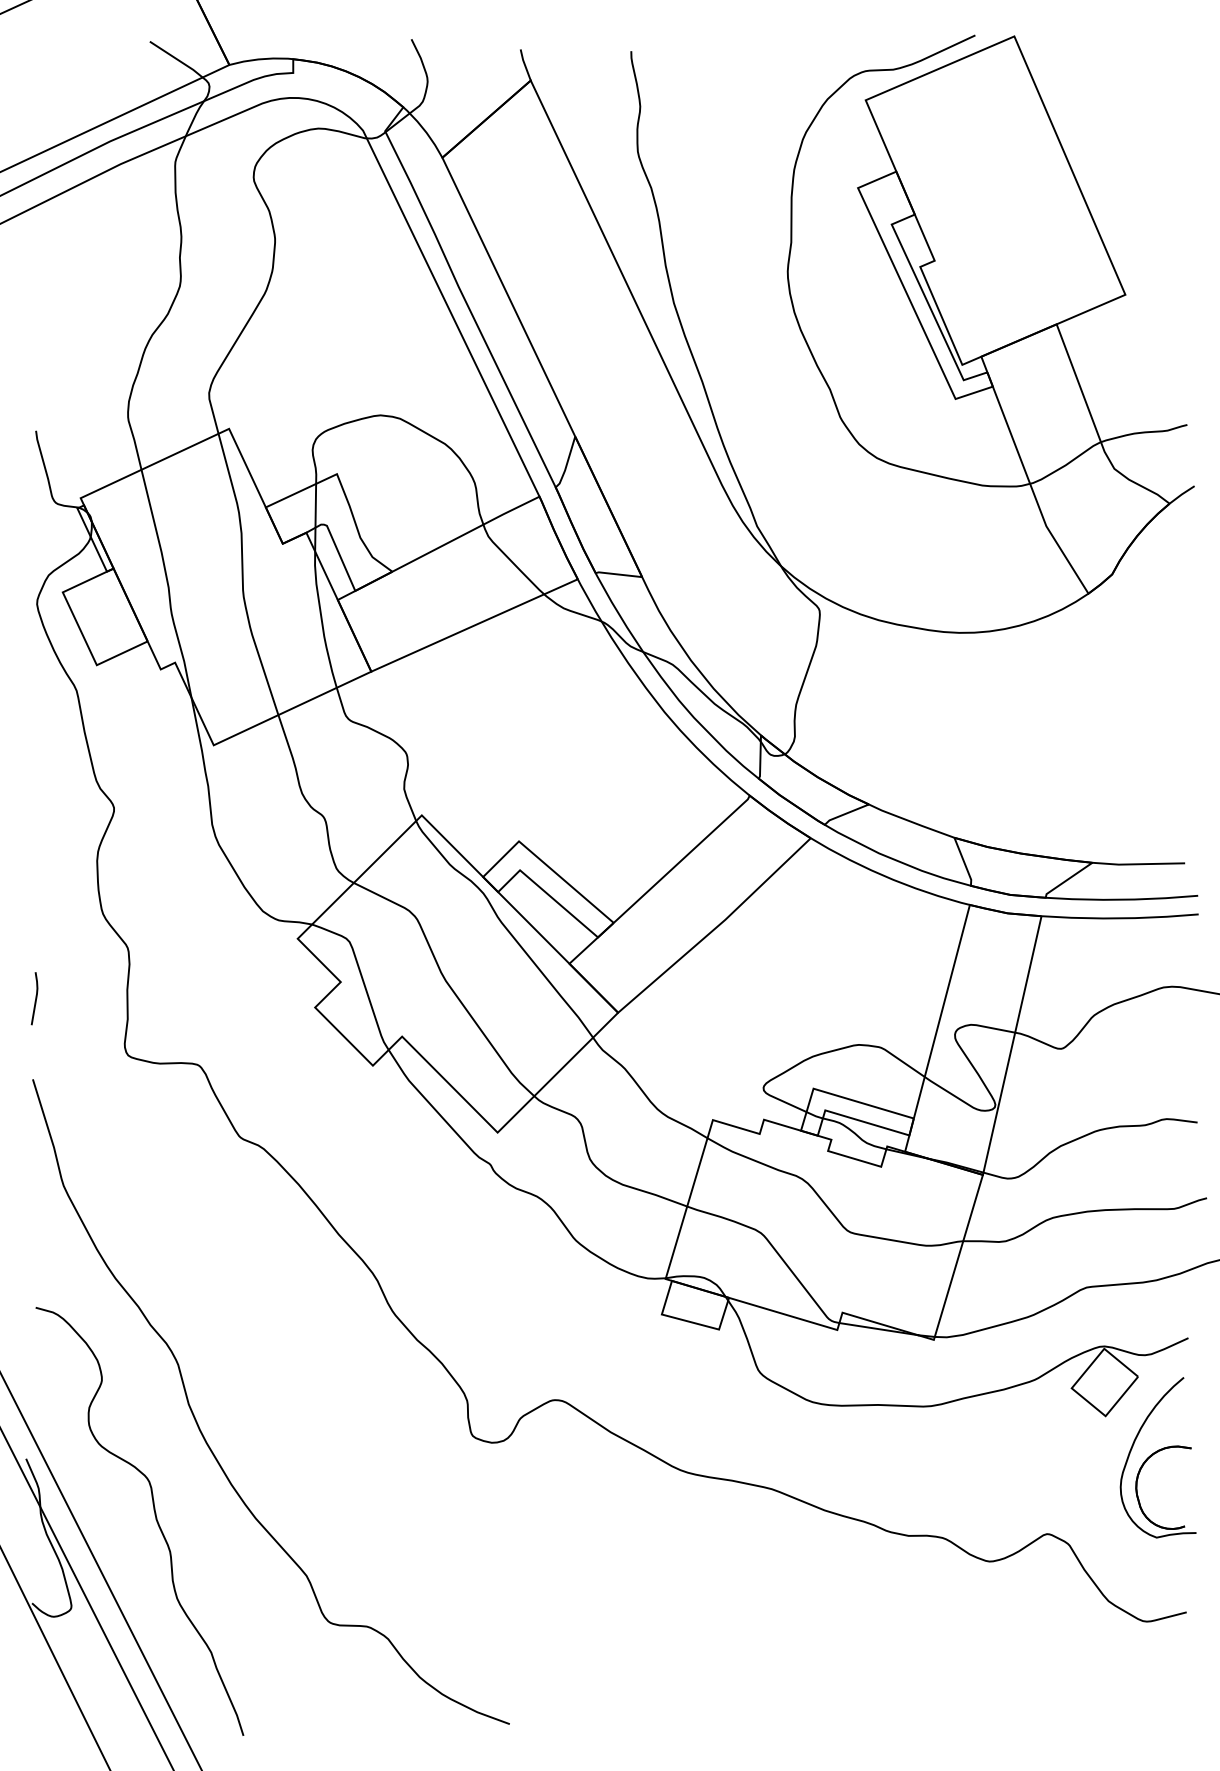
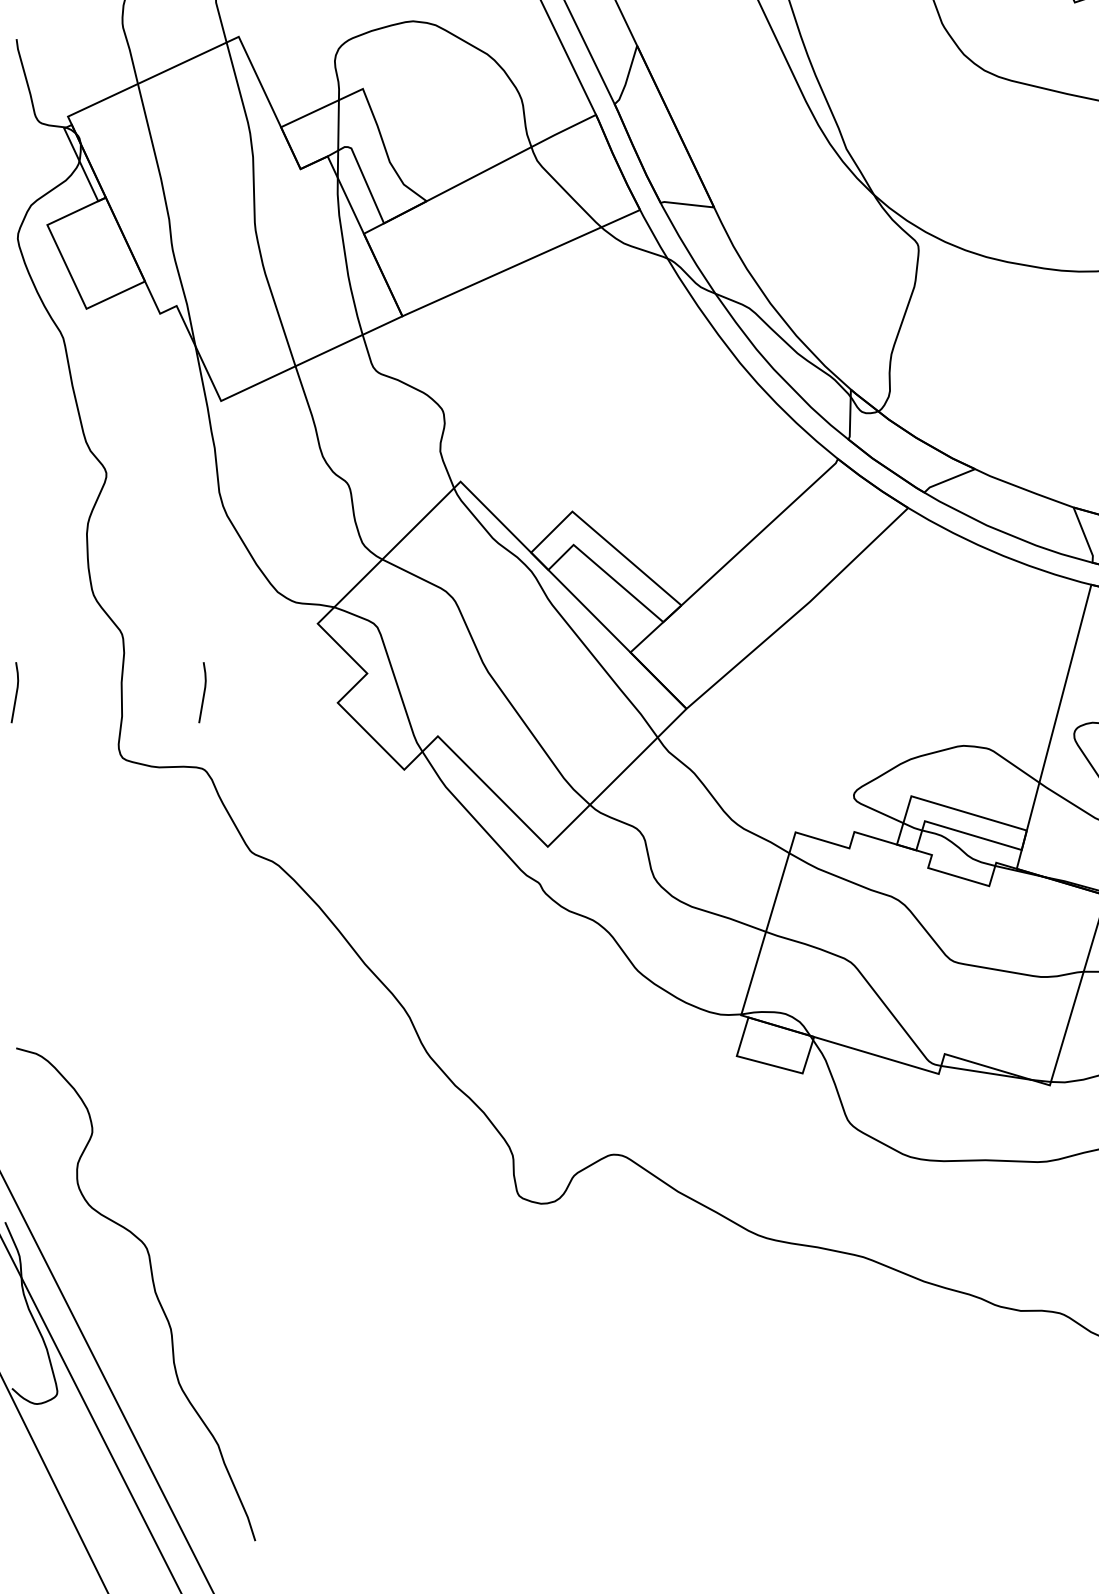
line: (198, 998) -> (203, 692), added
curve: (203, 1434) -> (209, 1194), removed

